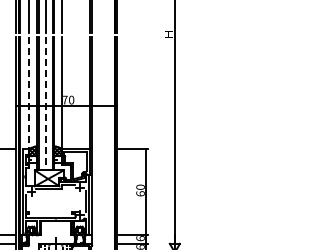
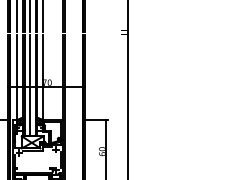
line: (29, 93) -> (17, 77), dashed -> solid
line: (45, 103) -> (29, 85), dashed -> solid

